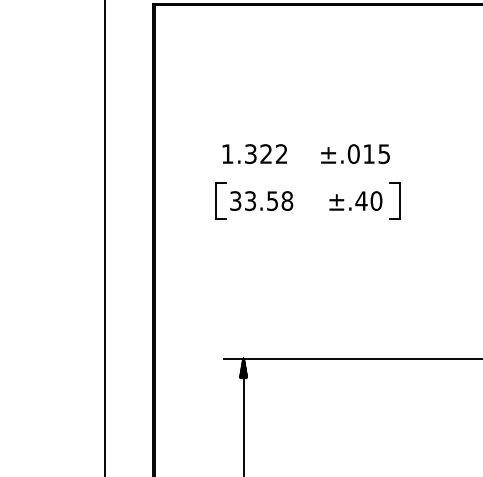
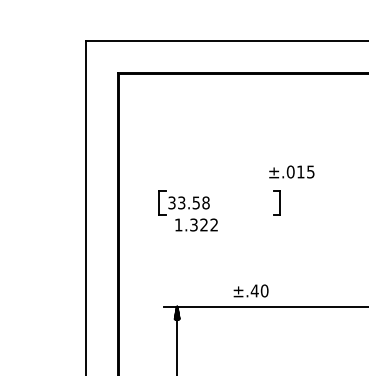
text: (254, 153) -> (196, 224), moved
text: (354, 153) -> (291, 171), moved
text: (354, 200) -> (250, 290), moved

